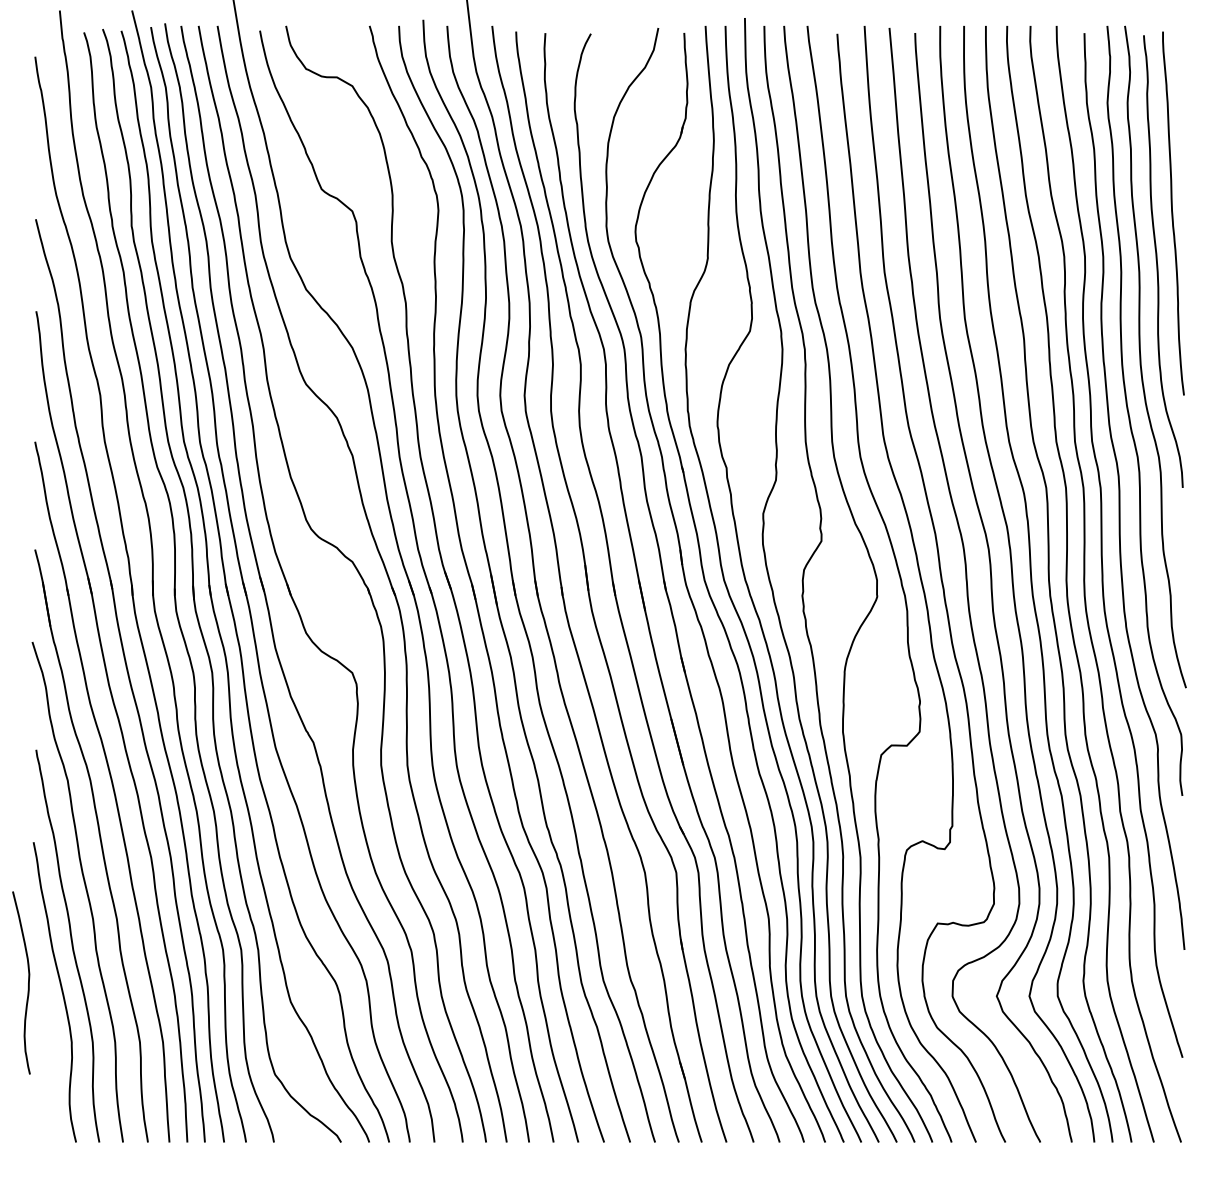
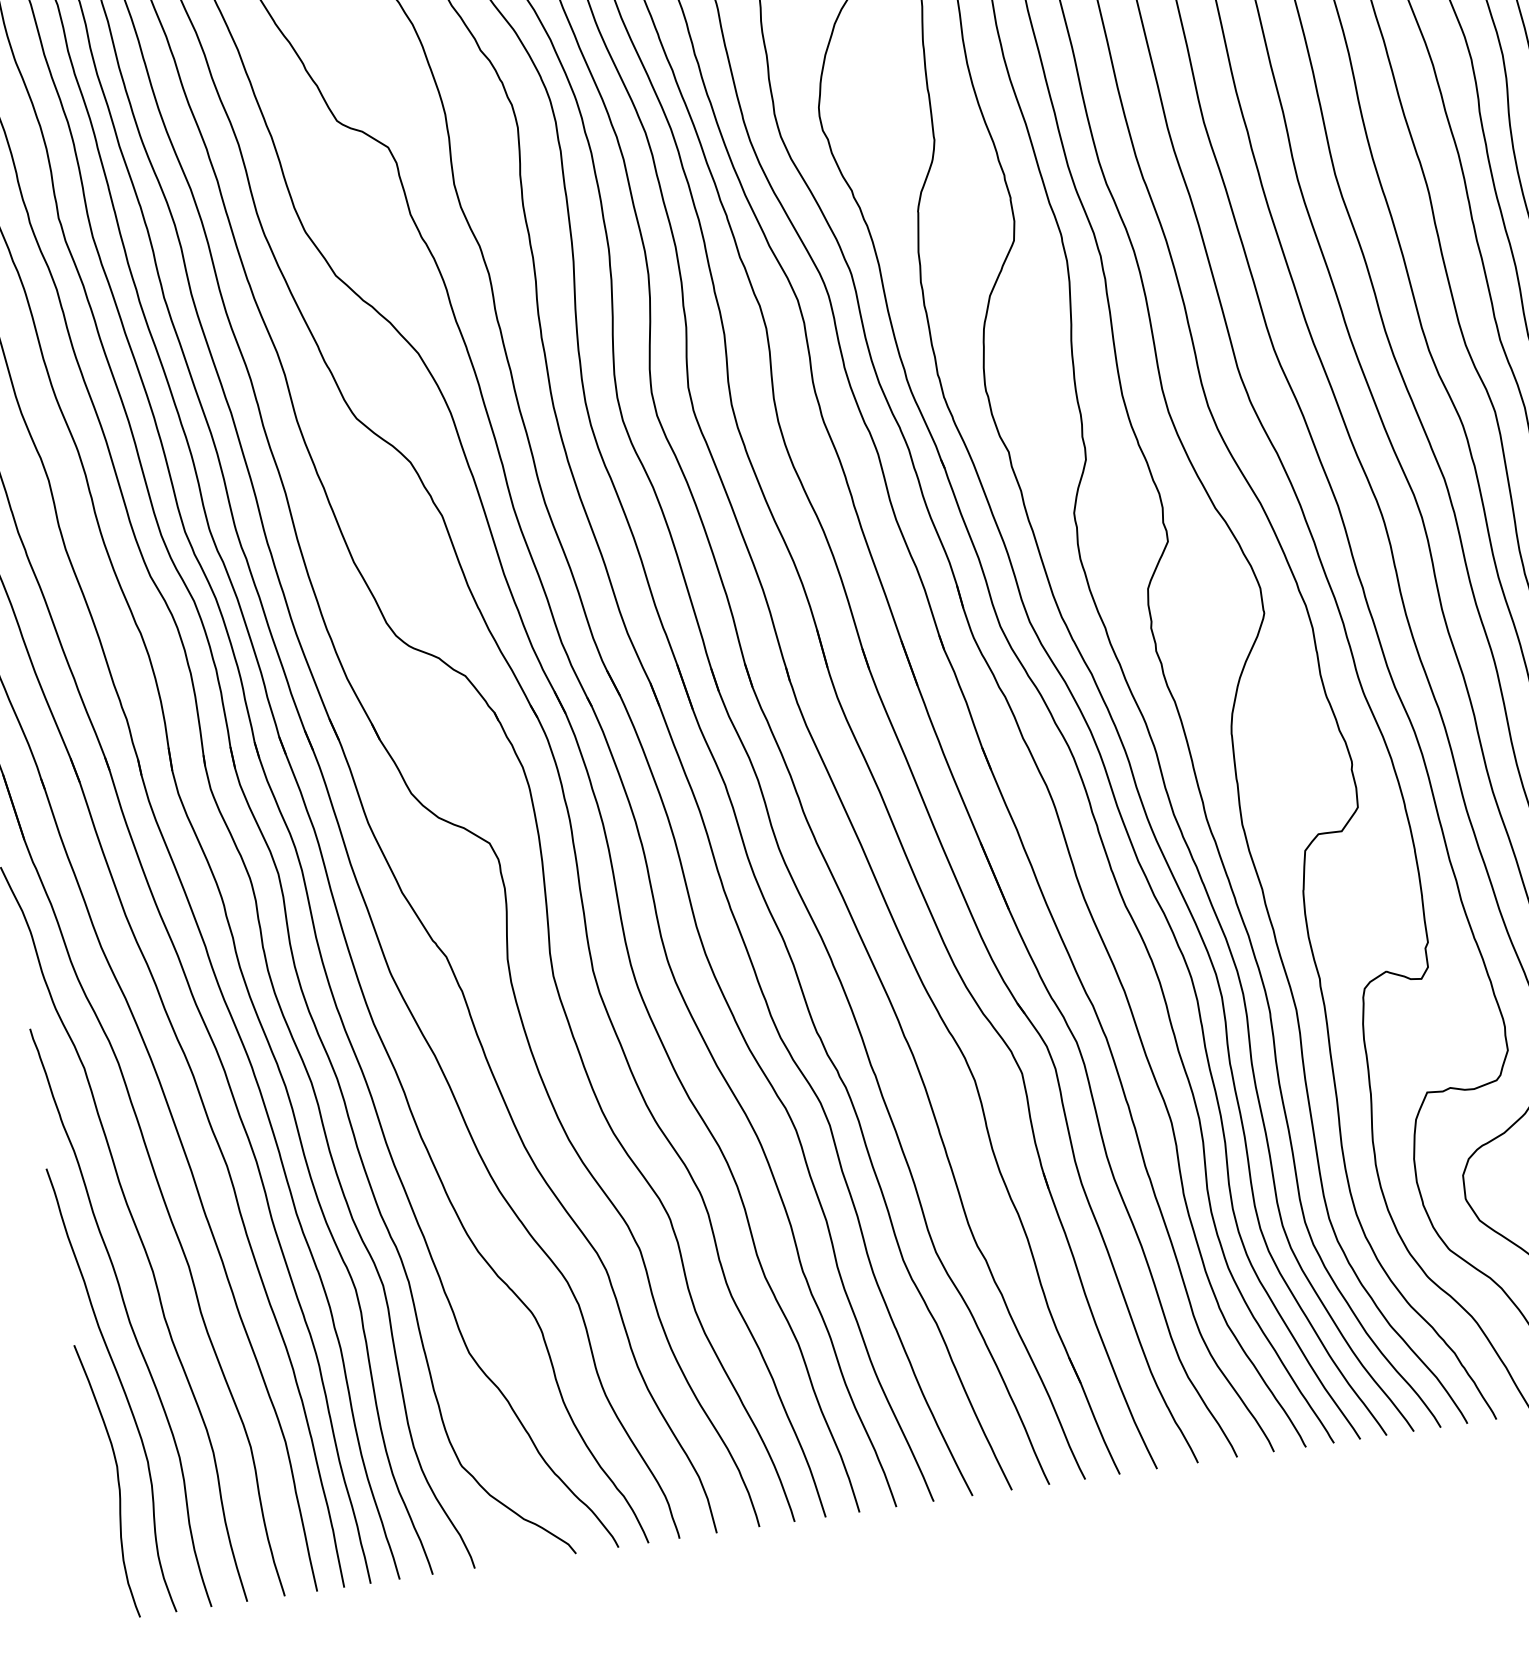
curve: (28, 982) -> (117, 1479), moved

